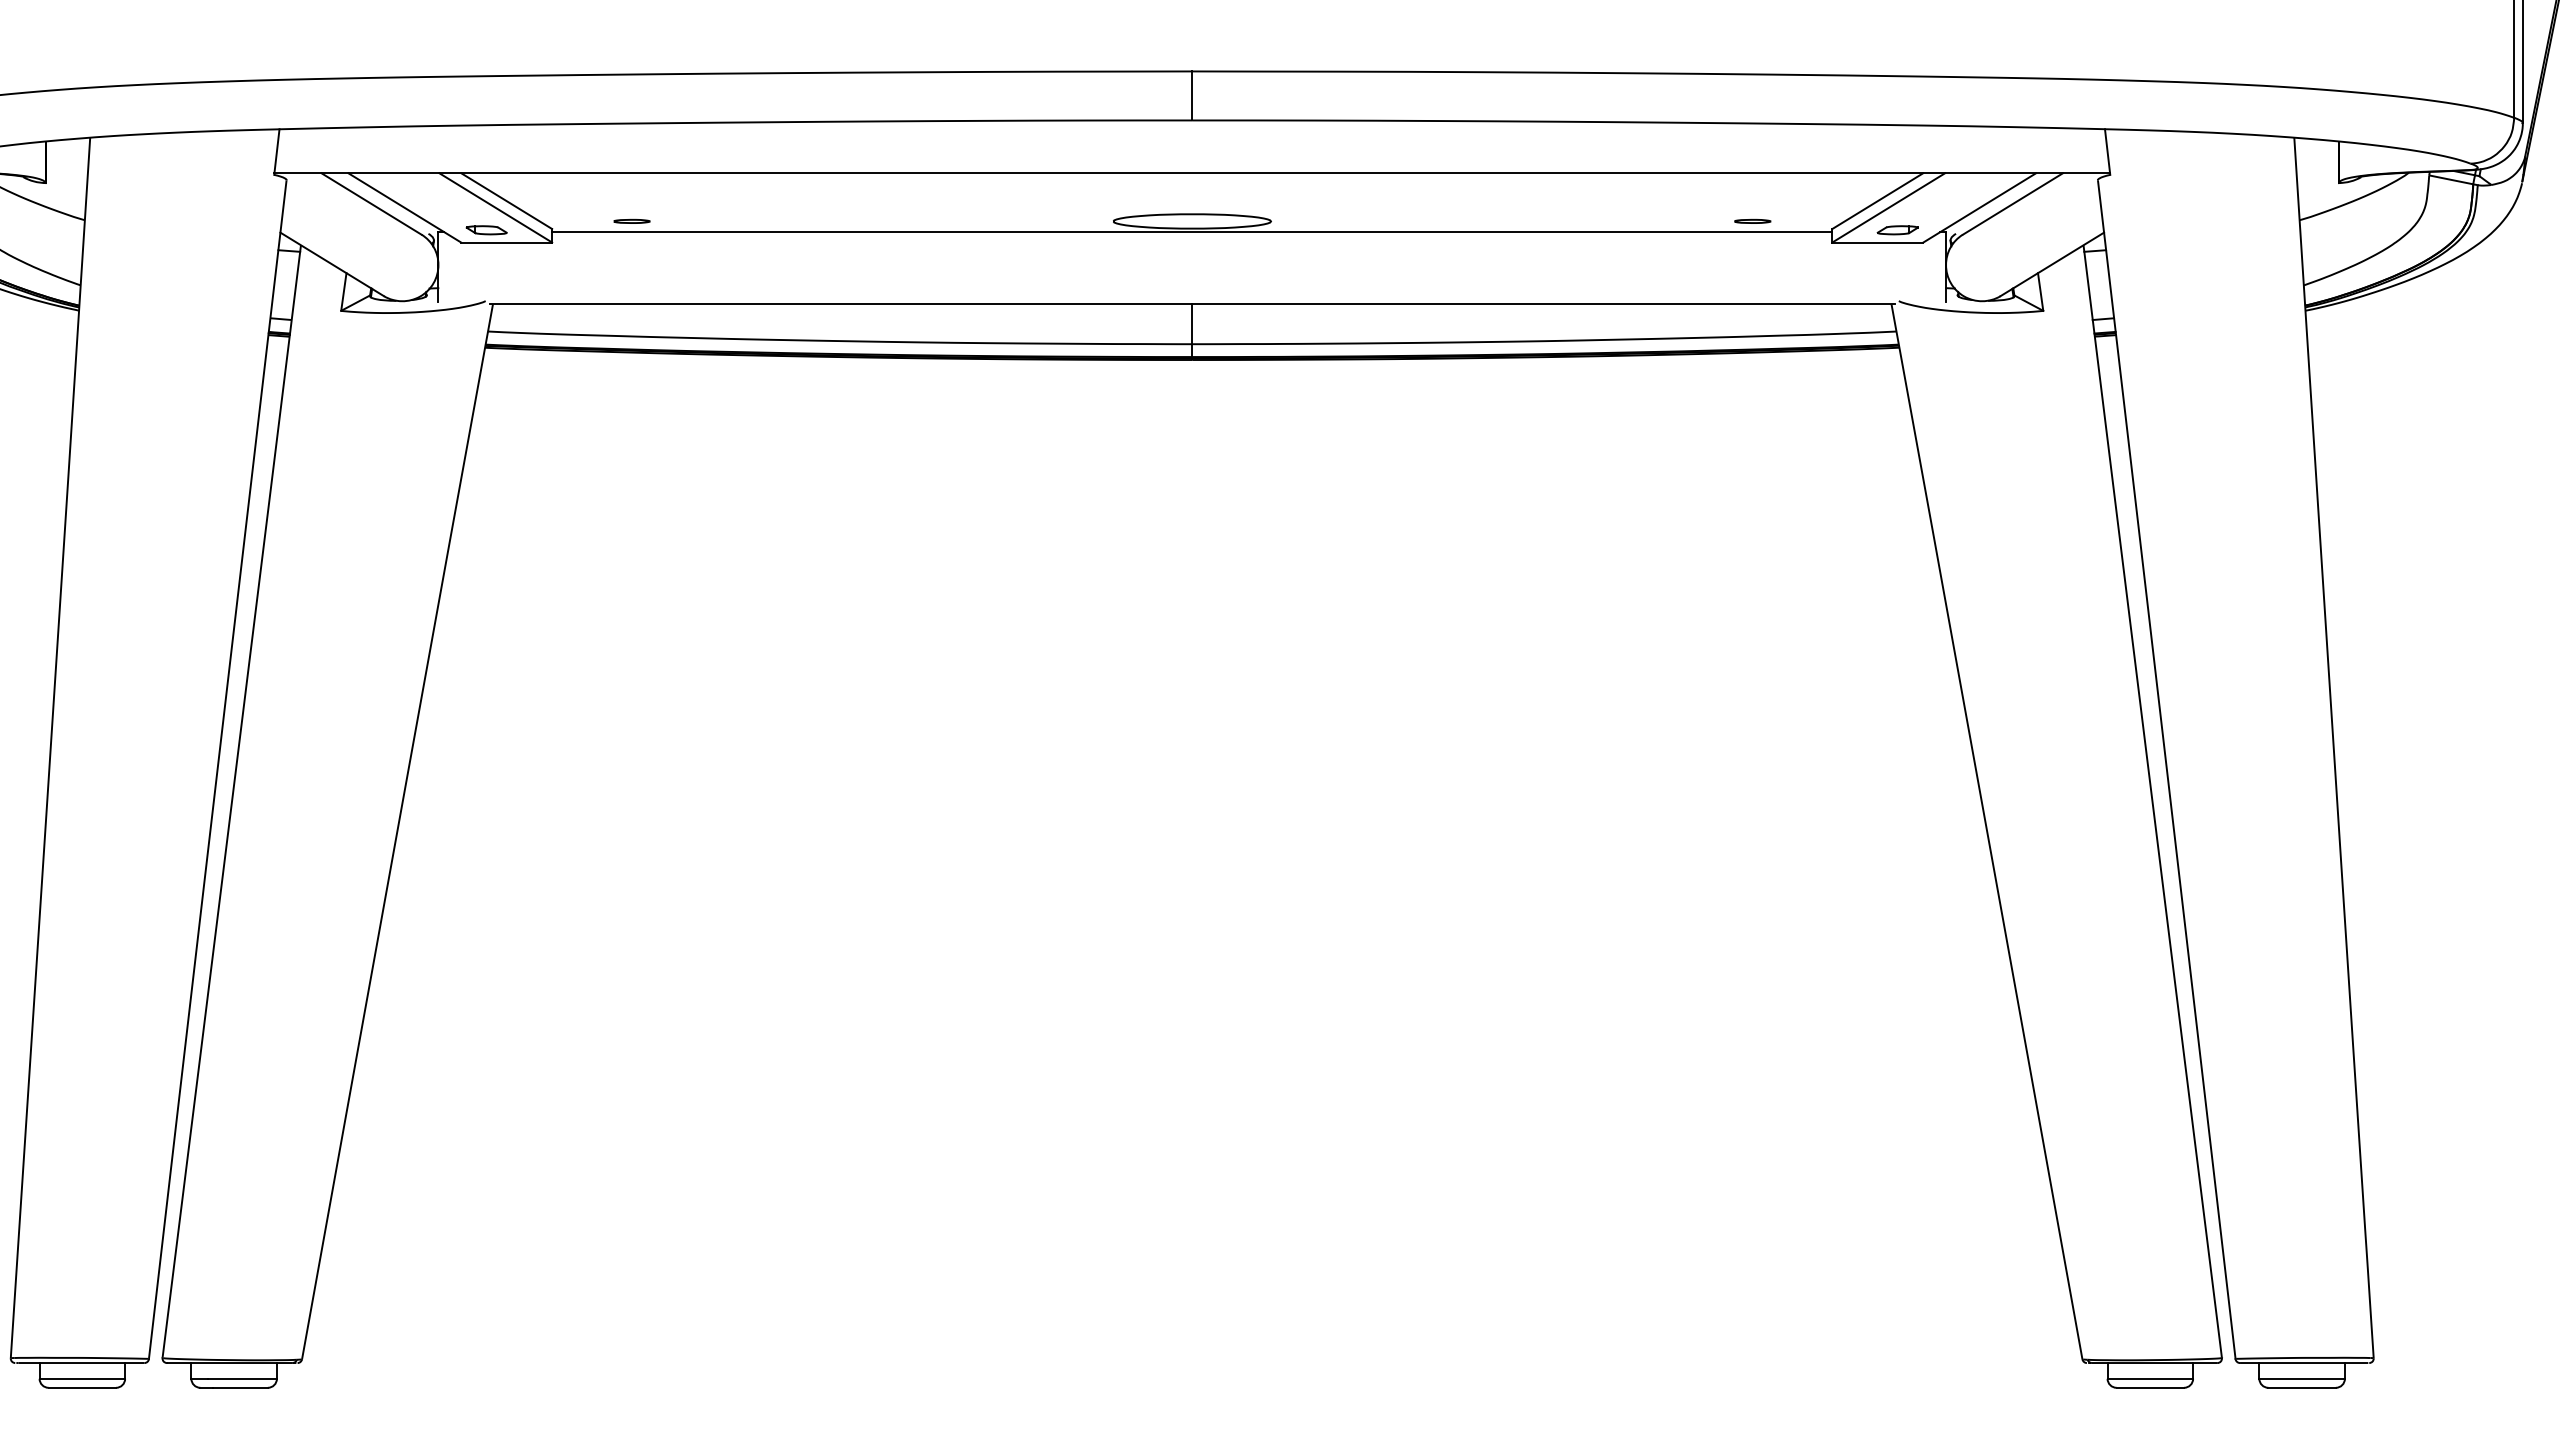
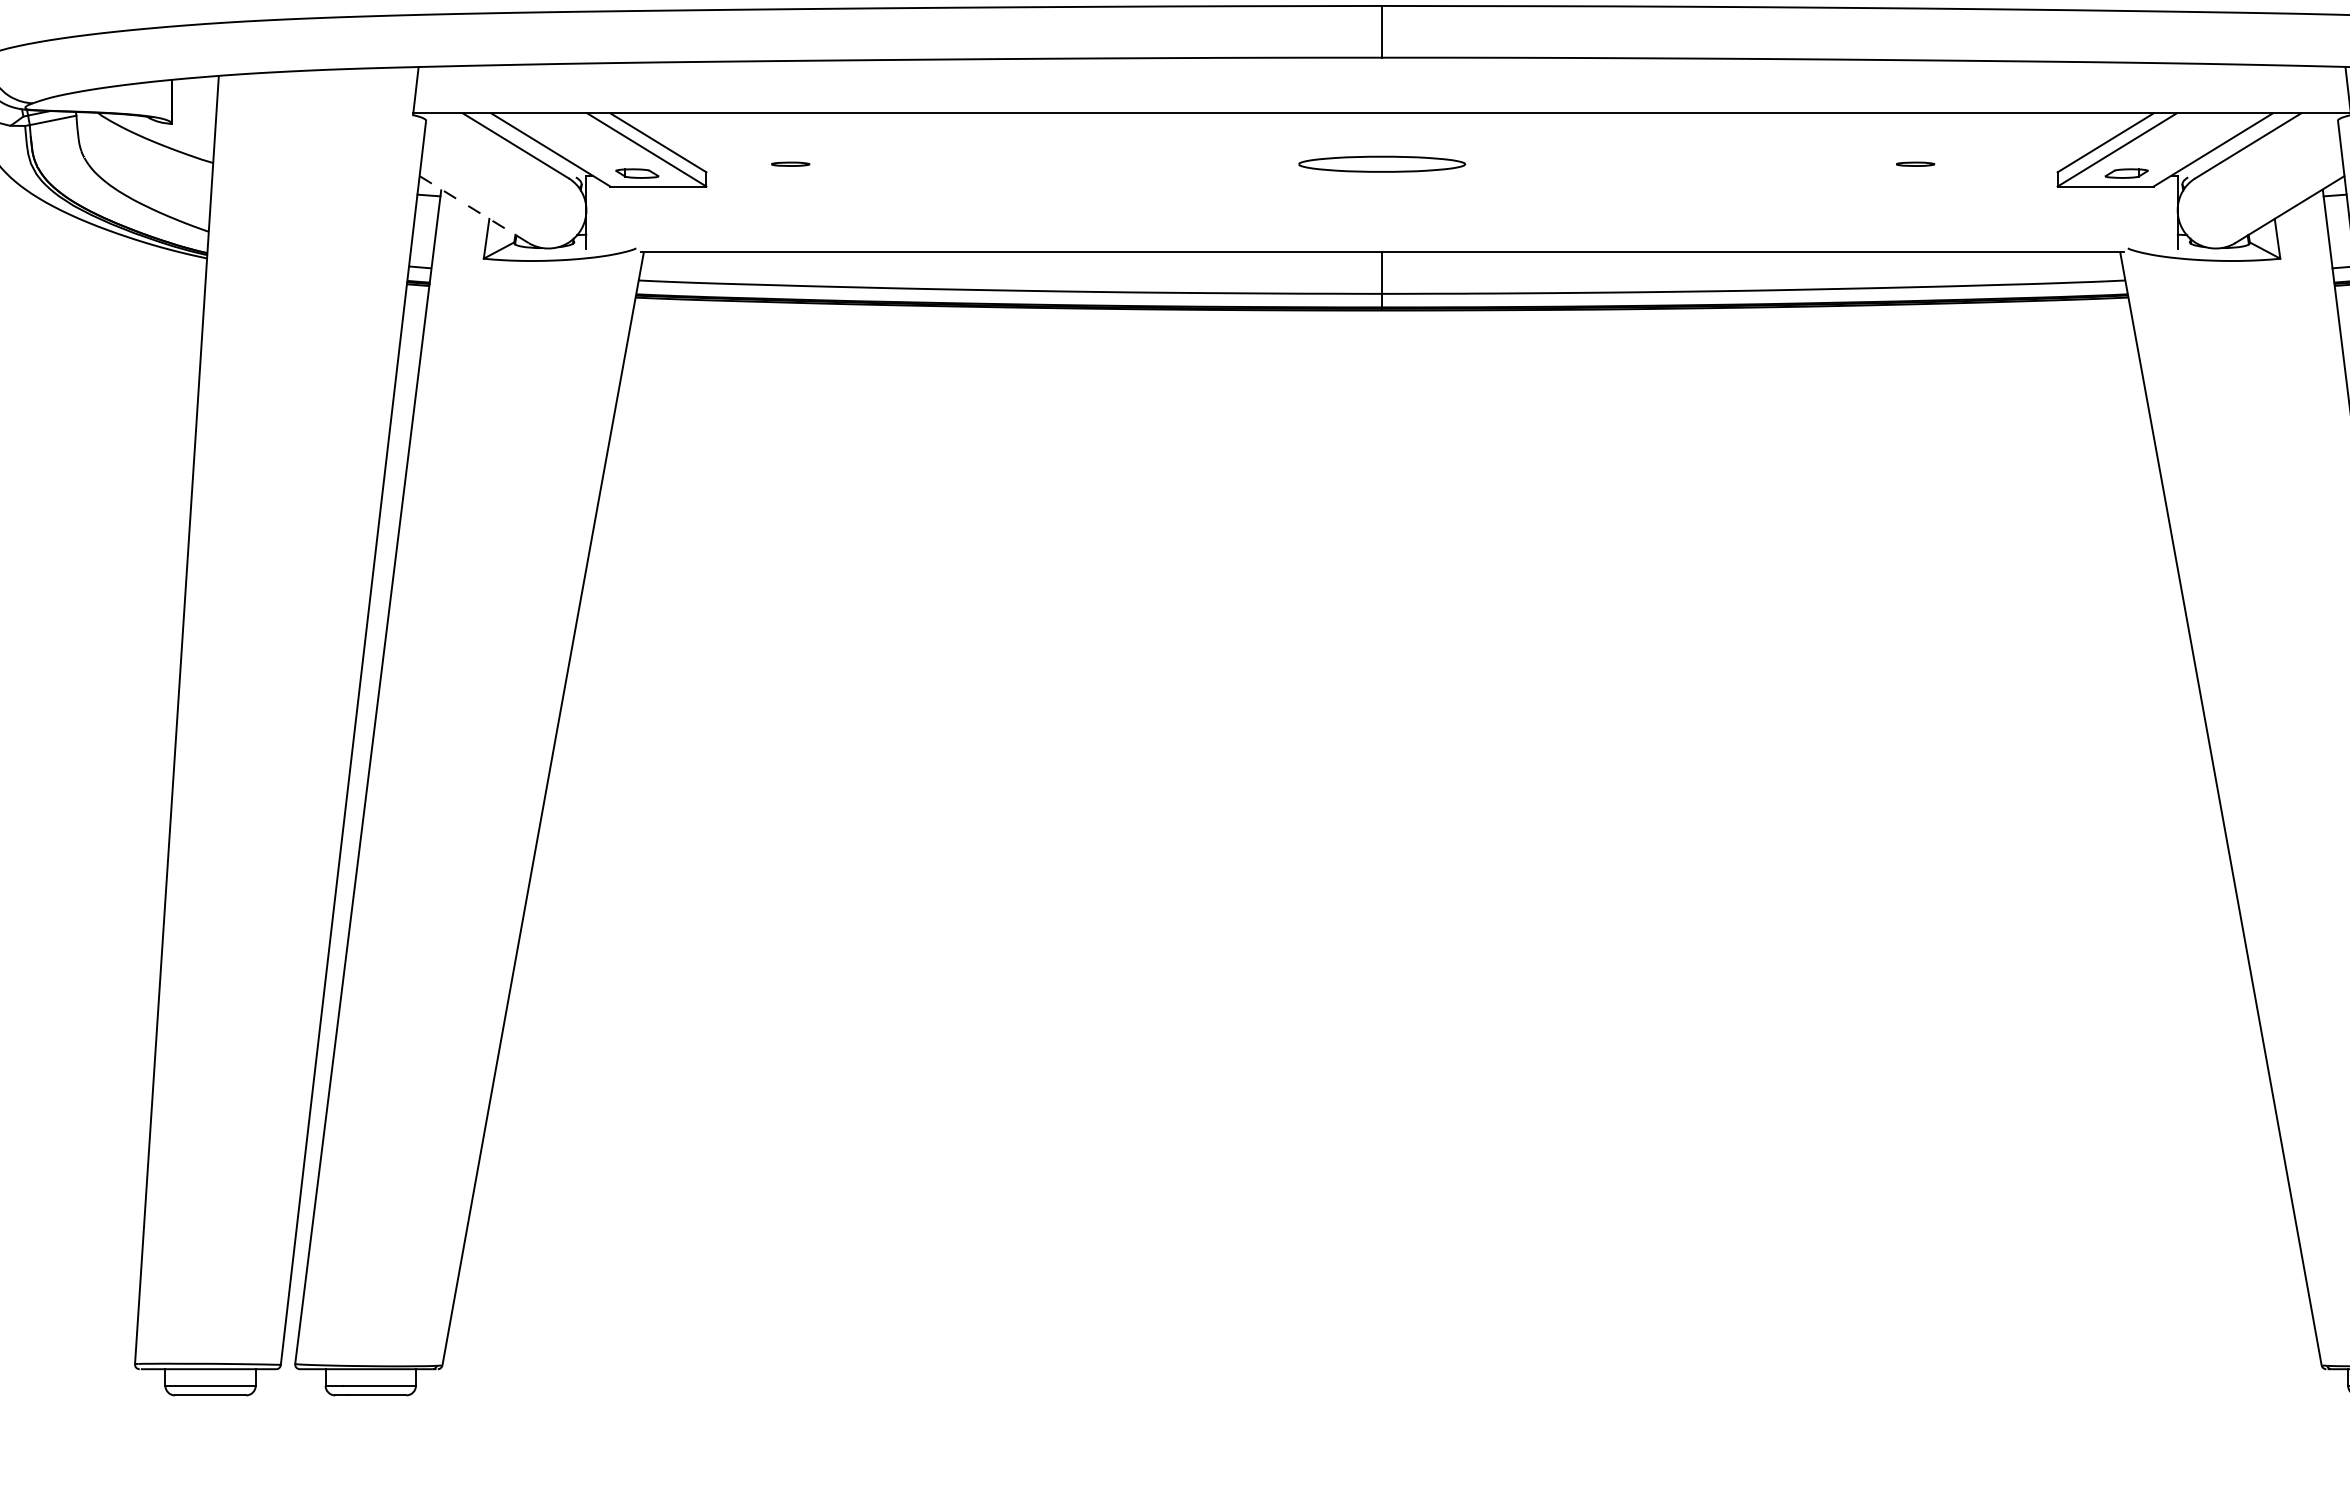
part: (1752, 220) -> (1915, 163), moved
line: (1192, 232) -> (1382, 175), removed
line: (332, 264) -> (474, 209), solid -> dashed

